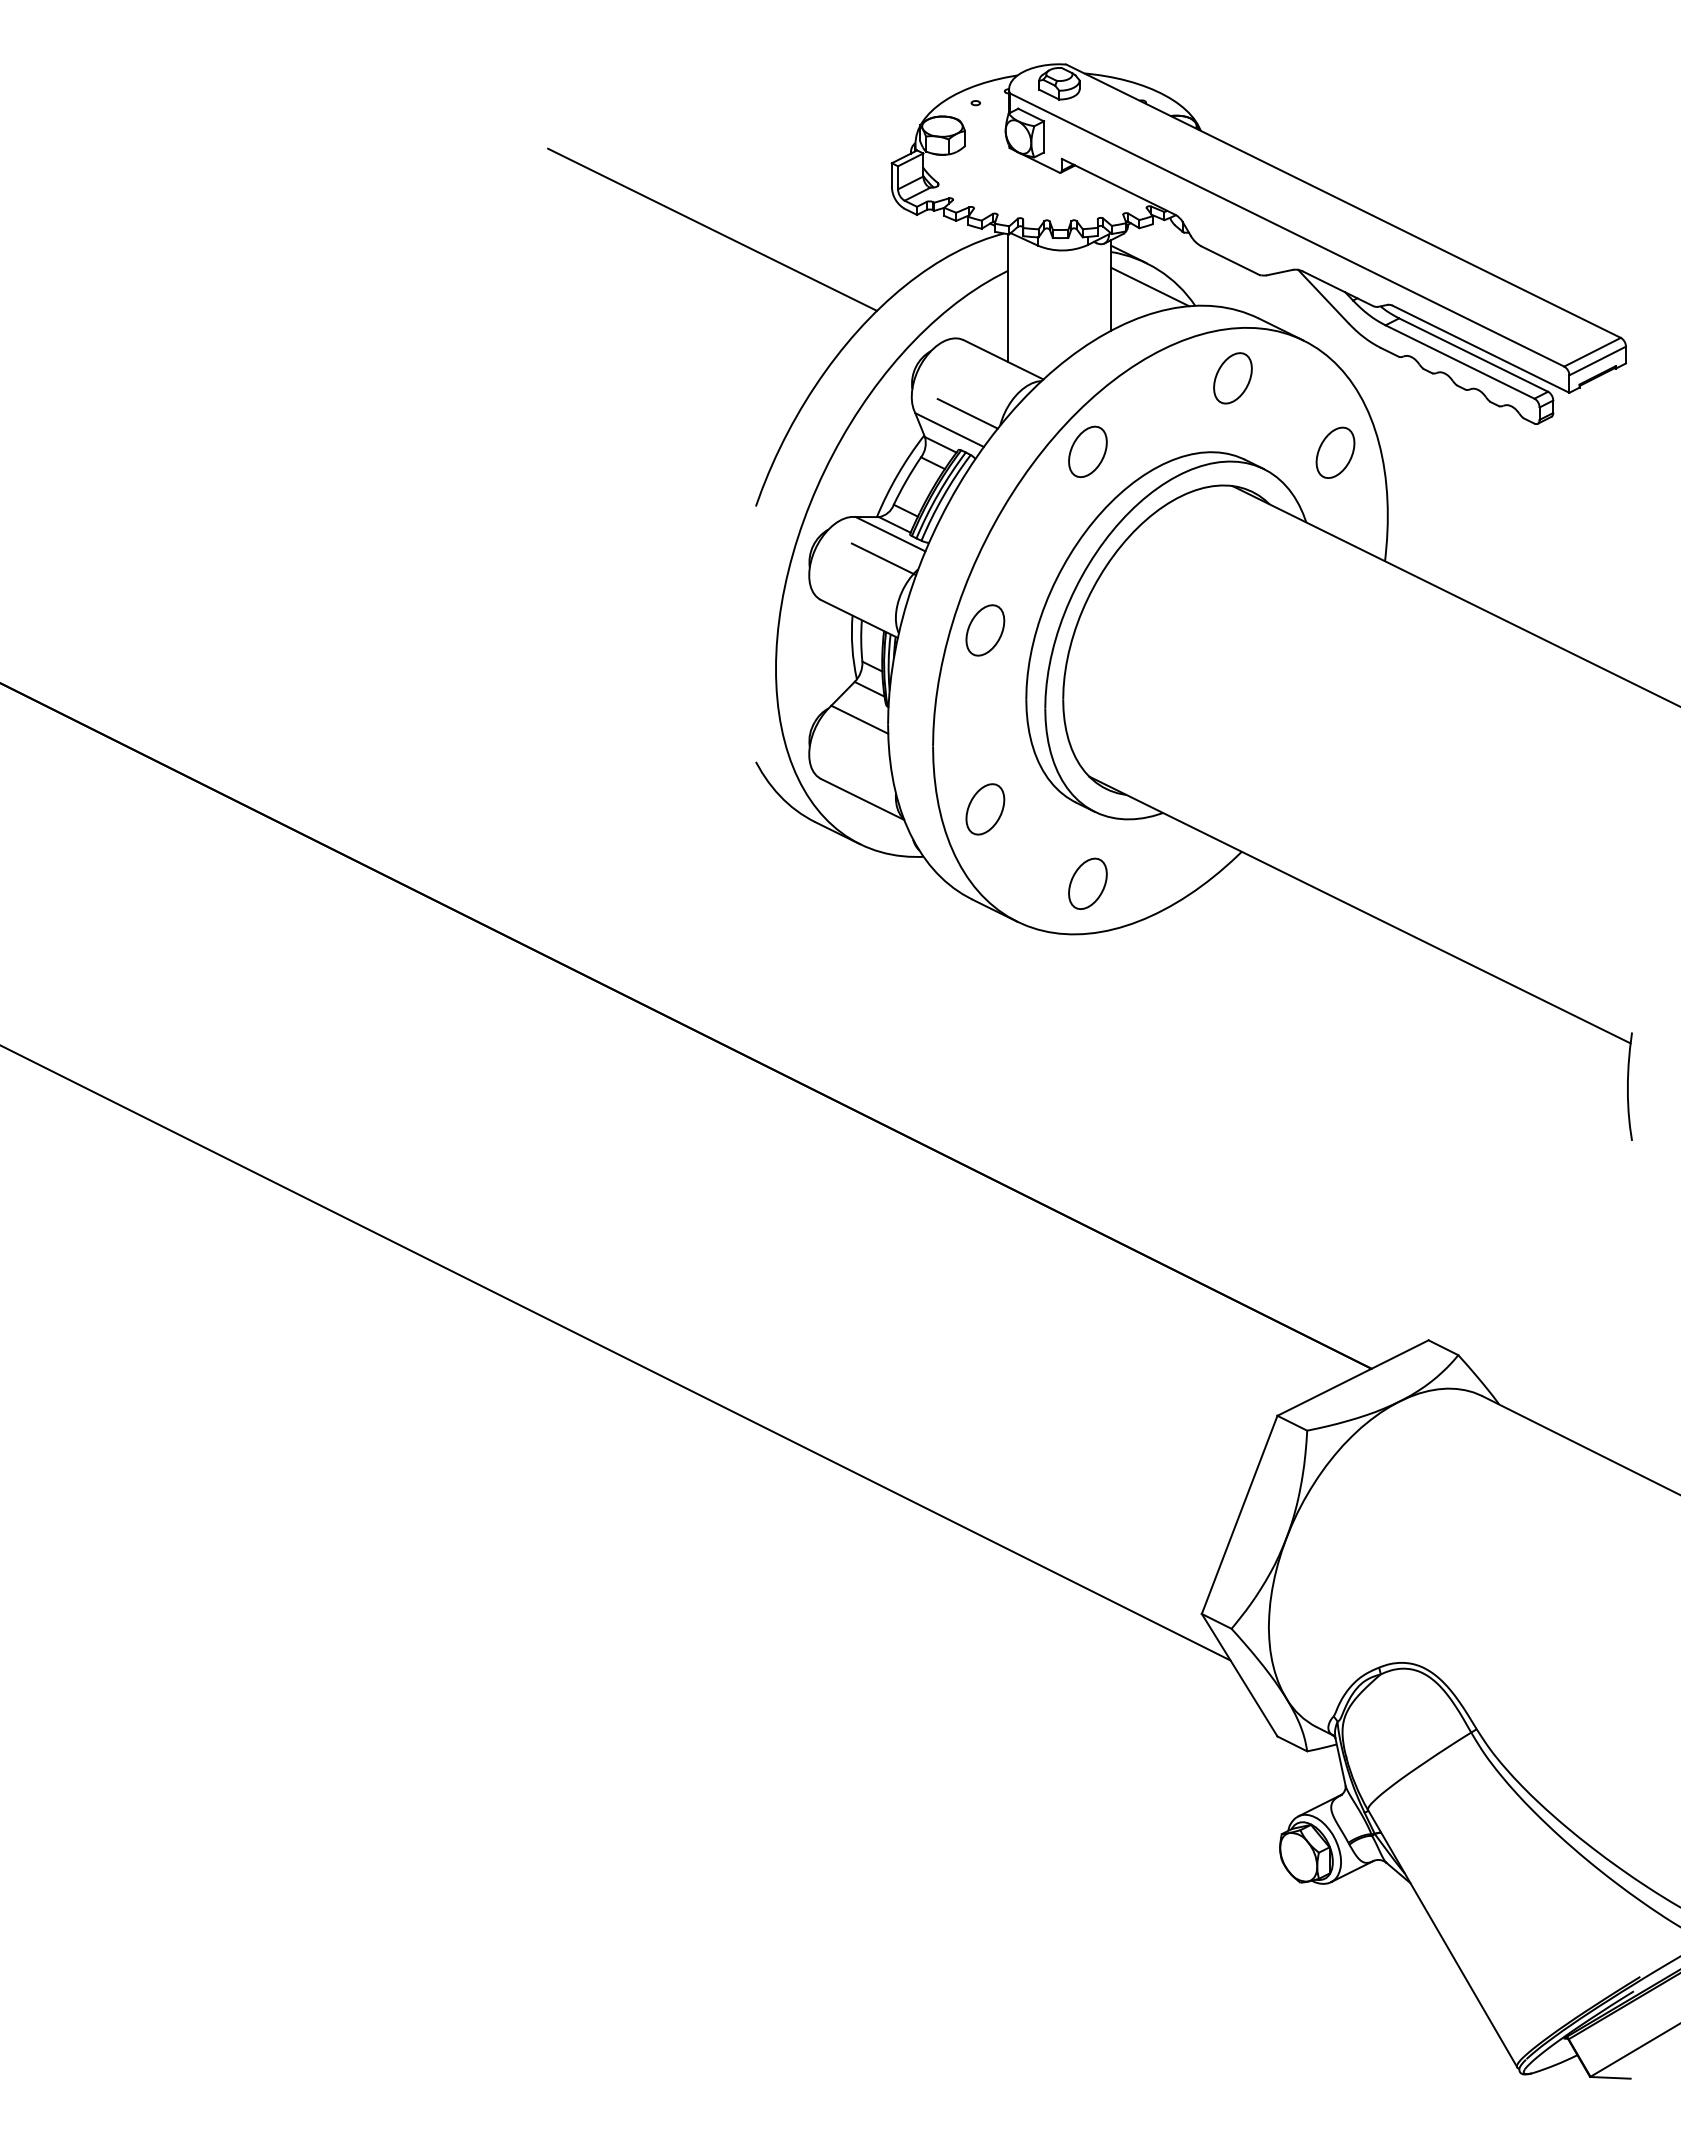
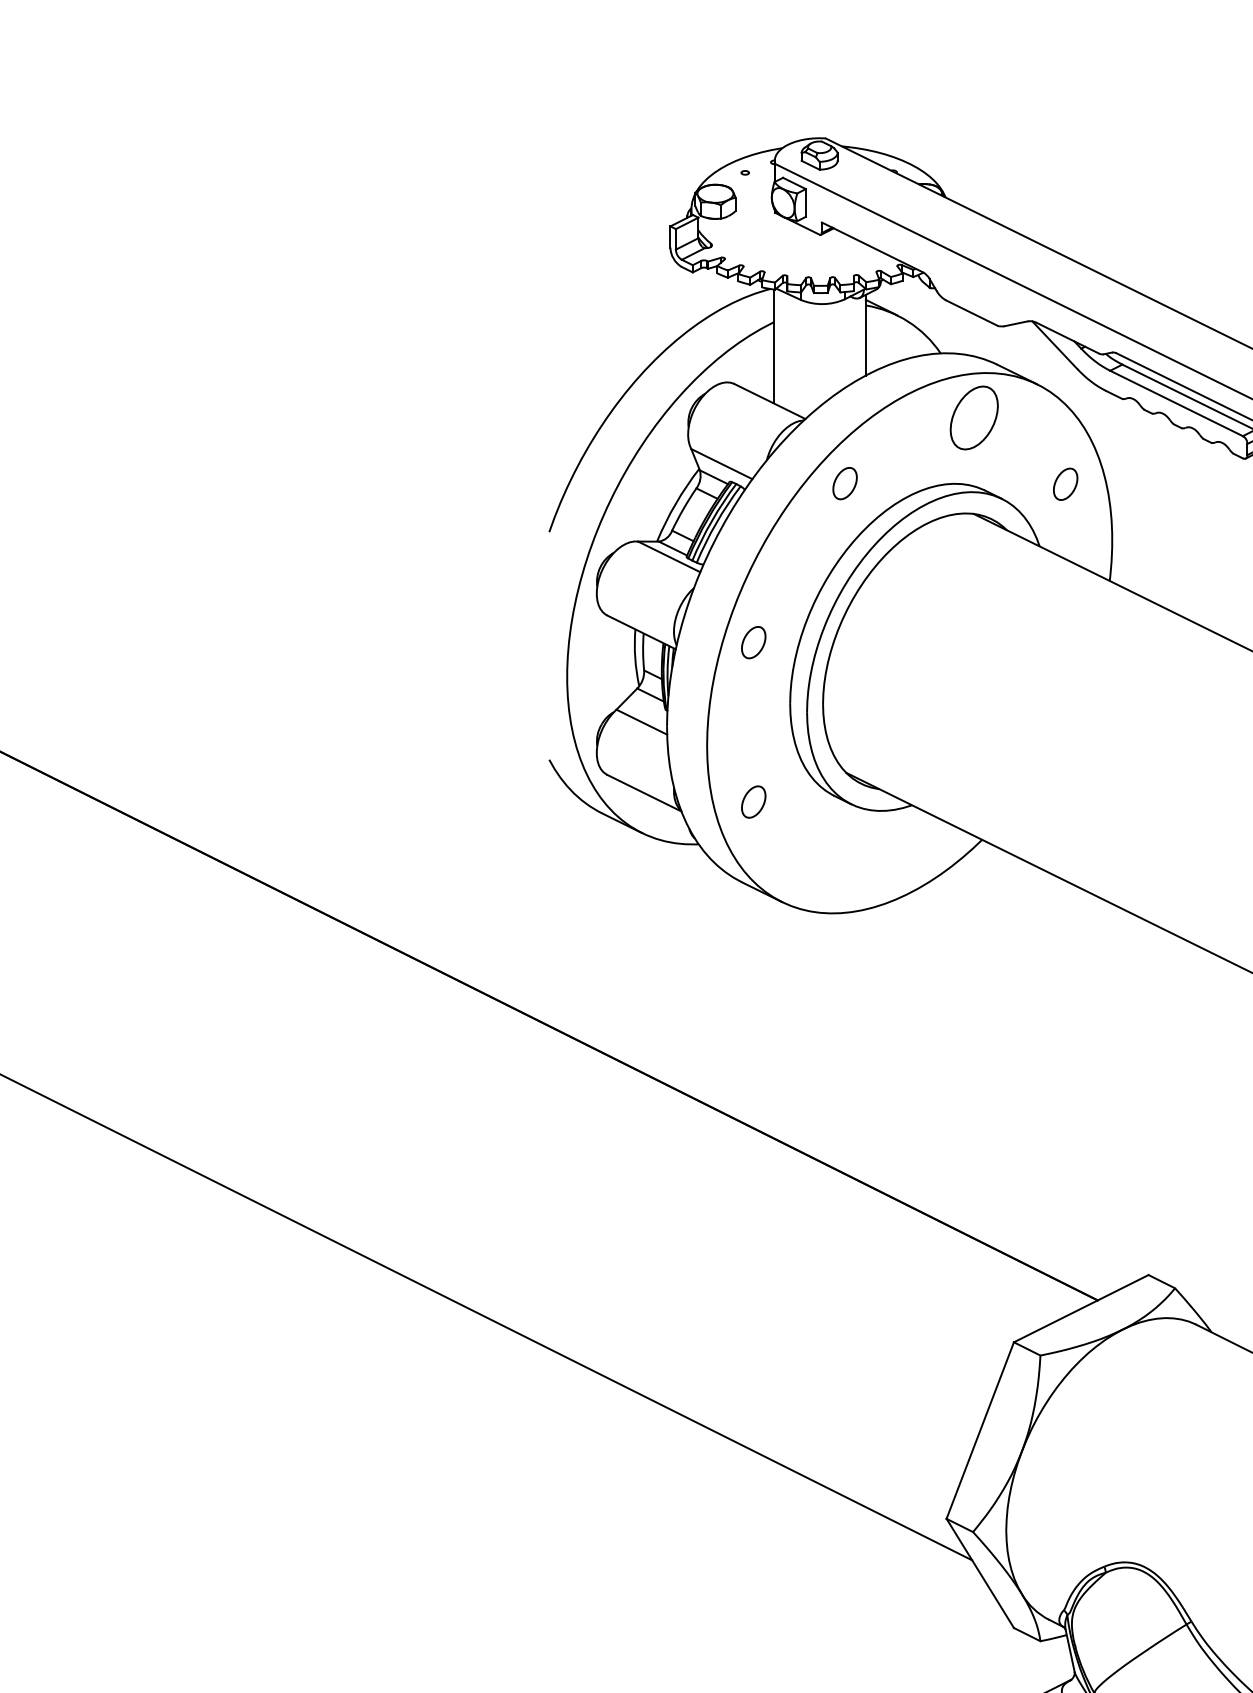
line: (712, 229) -> (510, 285), removed
line: (1150, 286) -> (900, 336), removed
part: (1232, 378) -> (973, 418), size x1.4
line: (967, 413) -> (737, 449), removed
part: (1087, 451) -> (844, 483), size x0.7
part: (1335, 452) -> (1065, 484), size x0.7
line: (883, 559) -> (662, 579), removed
part: (985, 630) -> (753, 642), size x0.7
part: (985, 809) -> (753, 802), size x0.7
part: (1087, 883) -> (844, 868), removed

